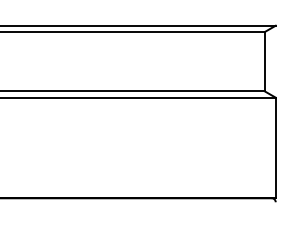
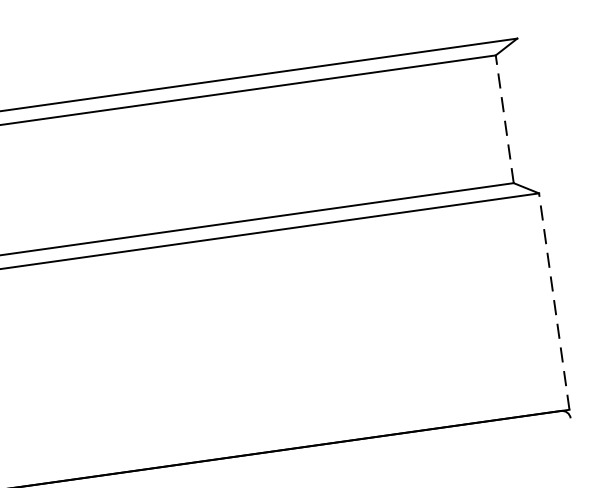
line: (264, 61) -> (503, 118), solid -> dashed
line: (275, 147) -> (553, 300), solid -> dashed

